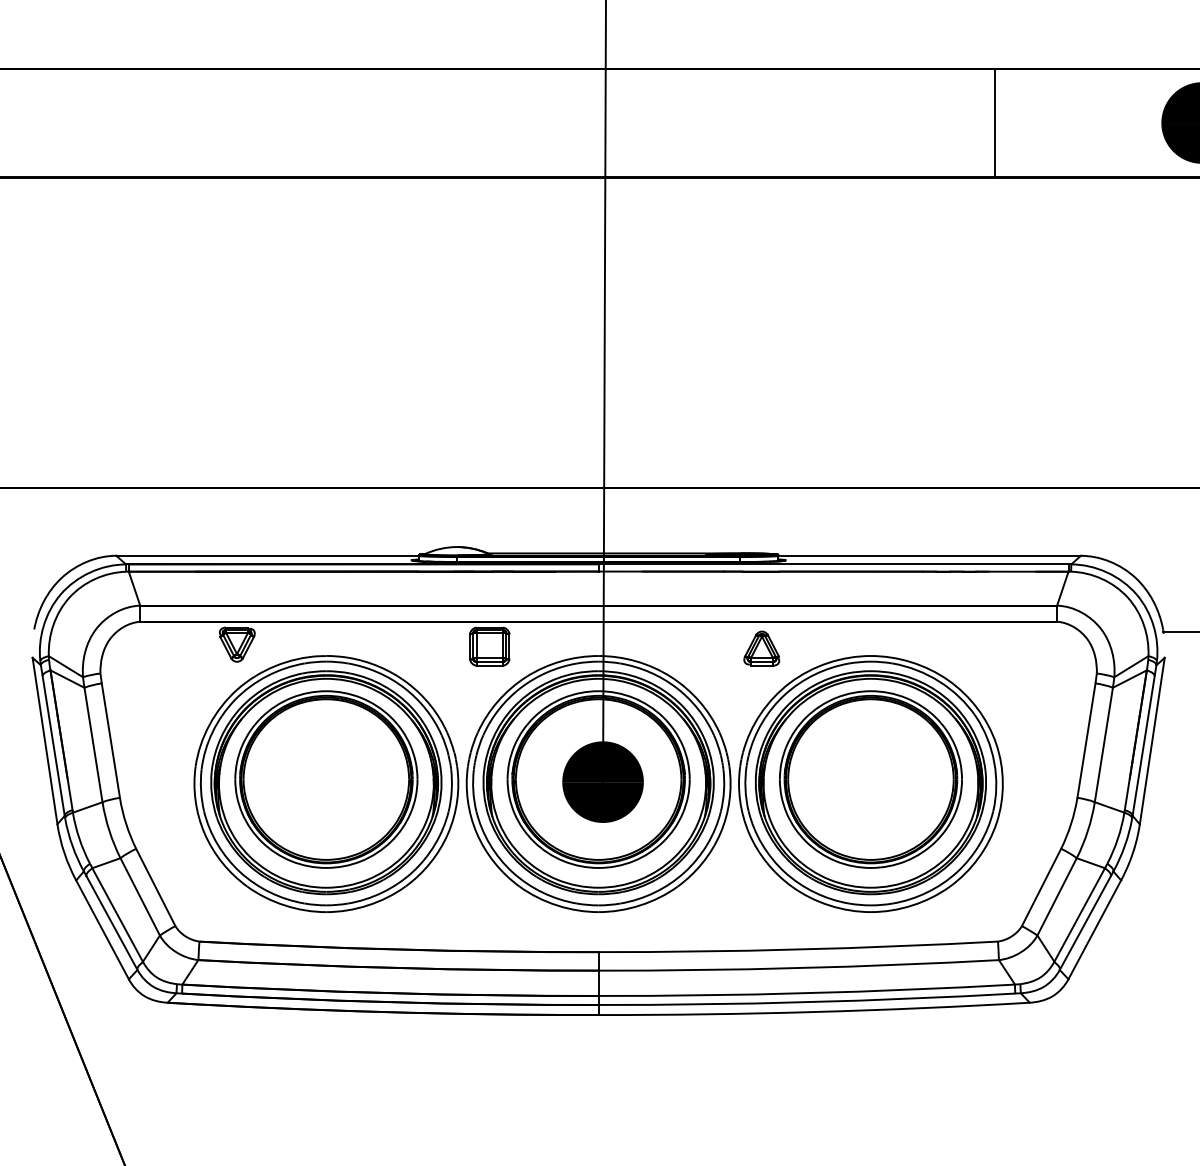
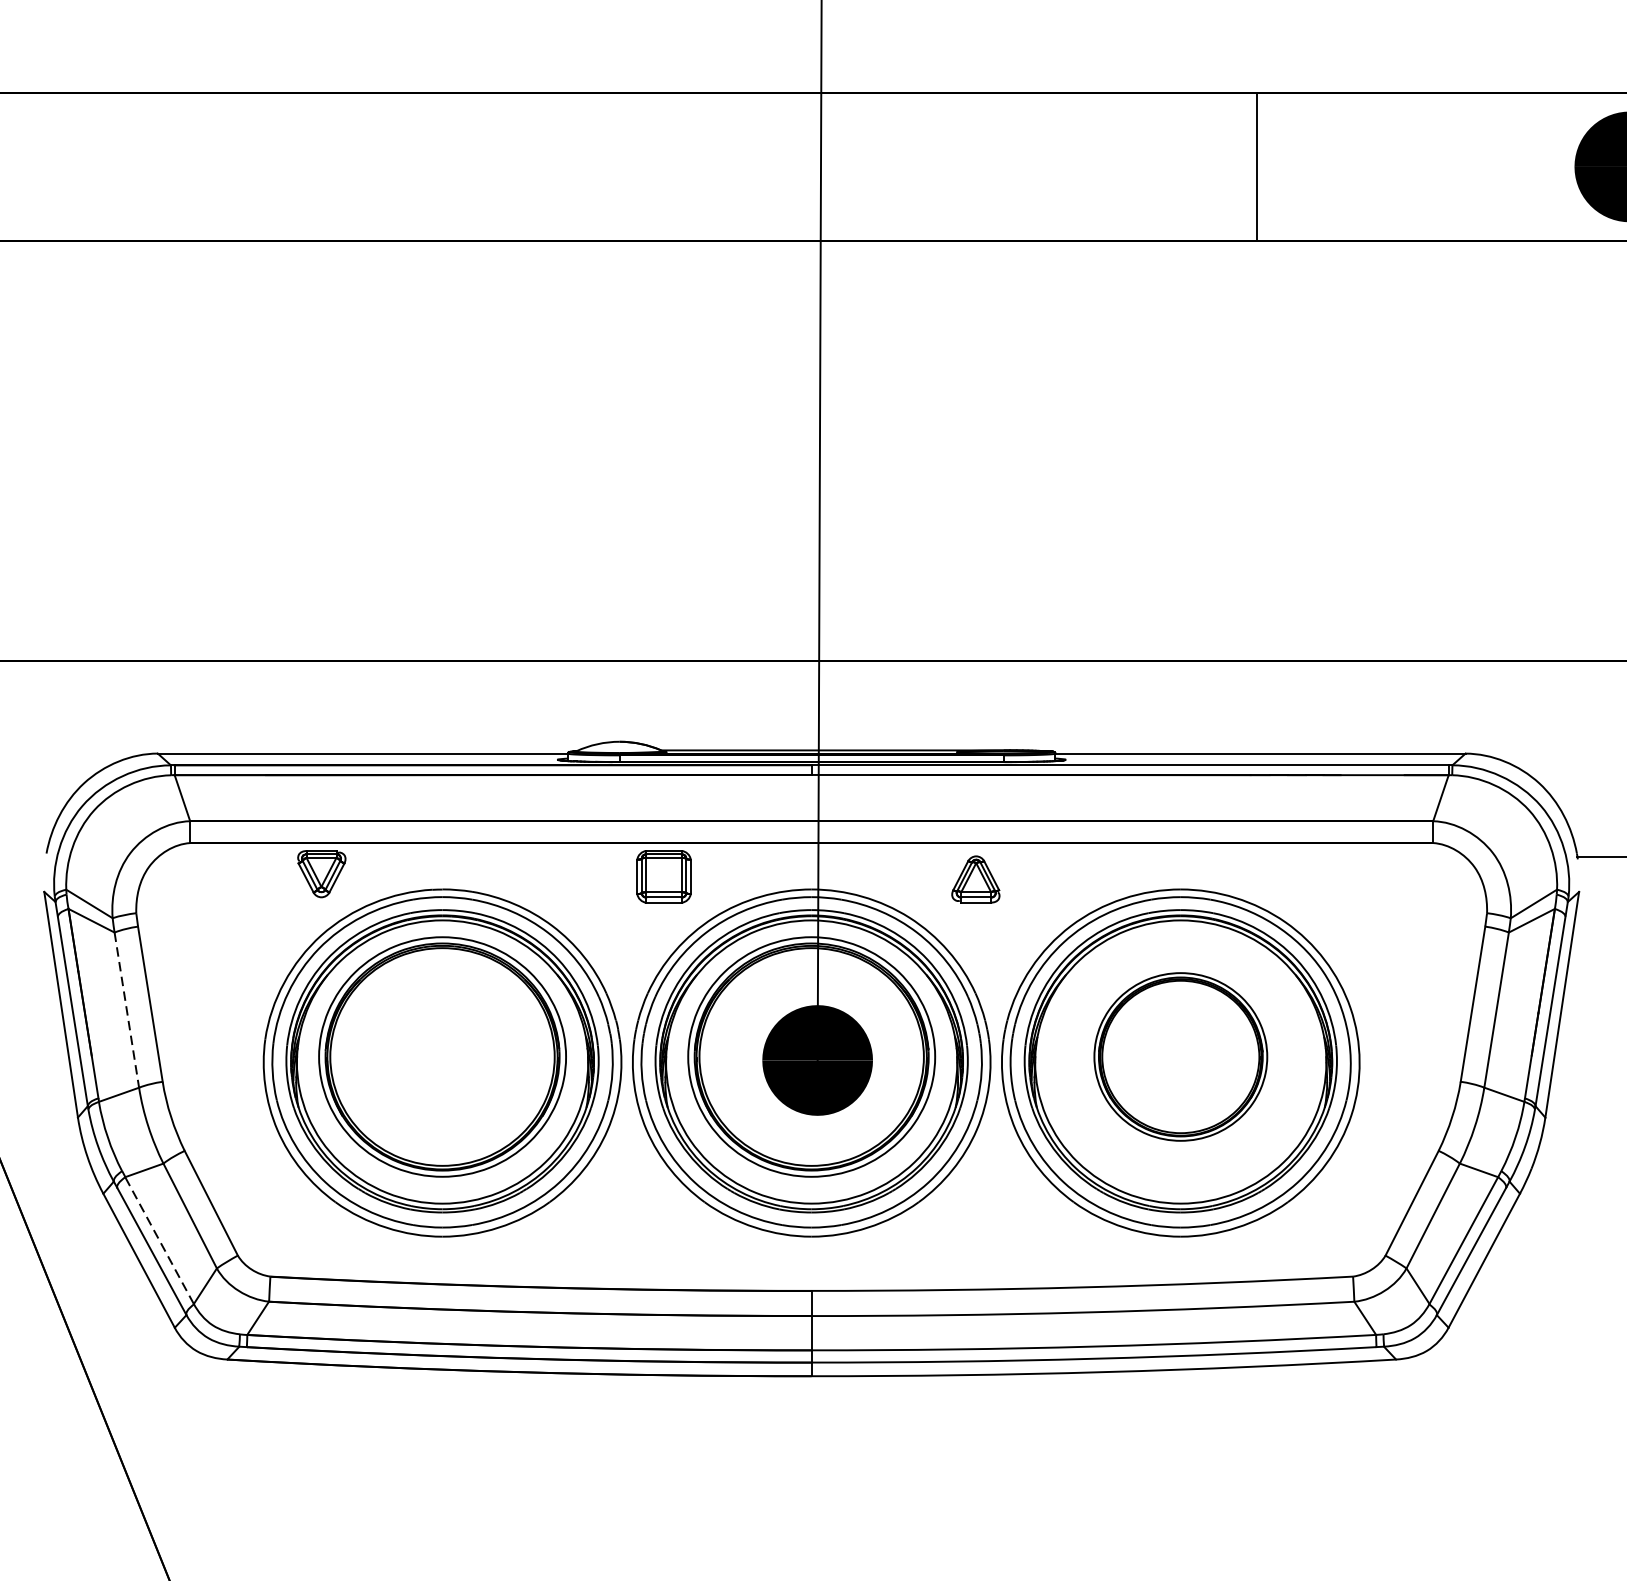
line: (995, 122) -> (1257, 166), moved
part: (761, 648) -> (975, 879), moved
line: (93, 745) -> (126, 1010), solid -> dashed
part: (870, 779) -> (1180, 1056), size x0.7
line: (117, 914) -> (159, 1239), solid -> dashed

